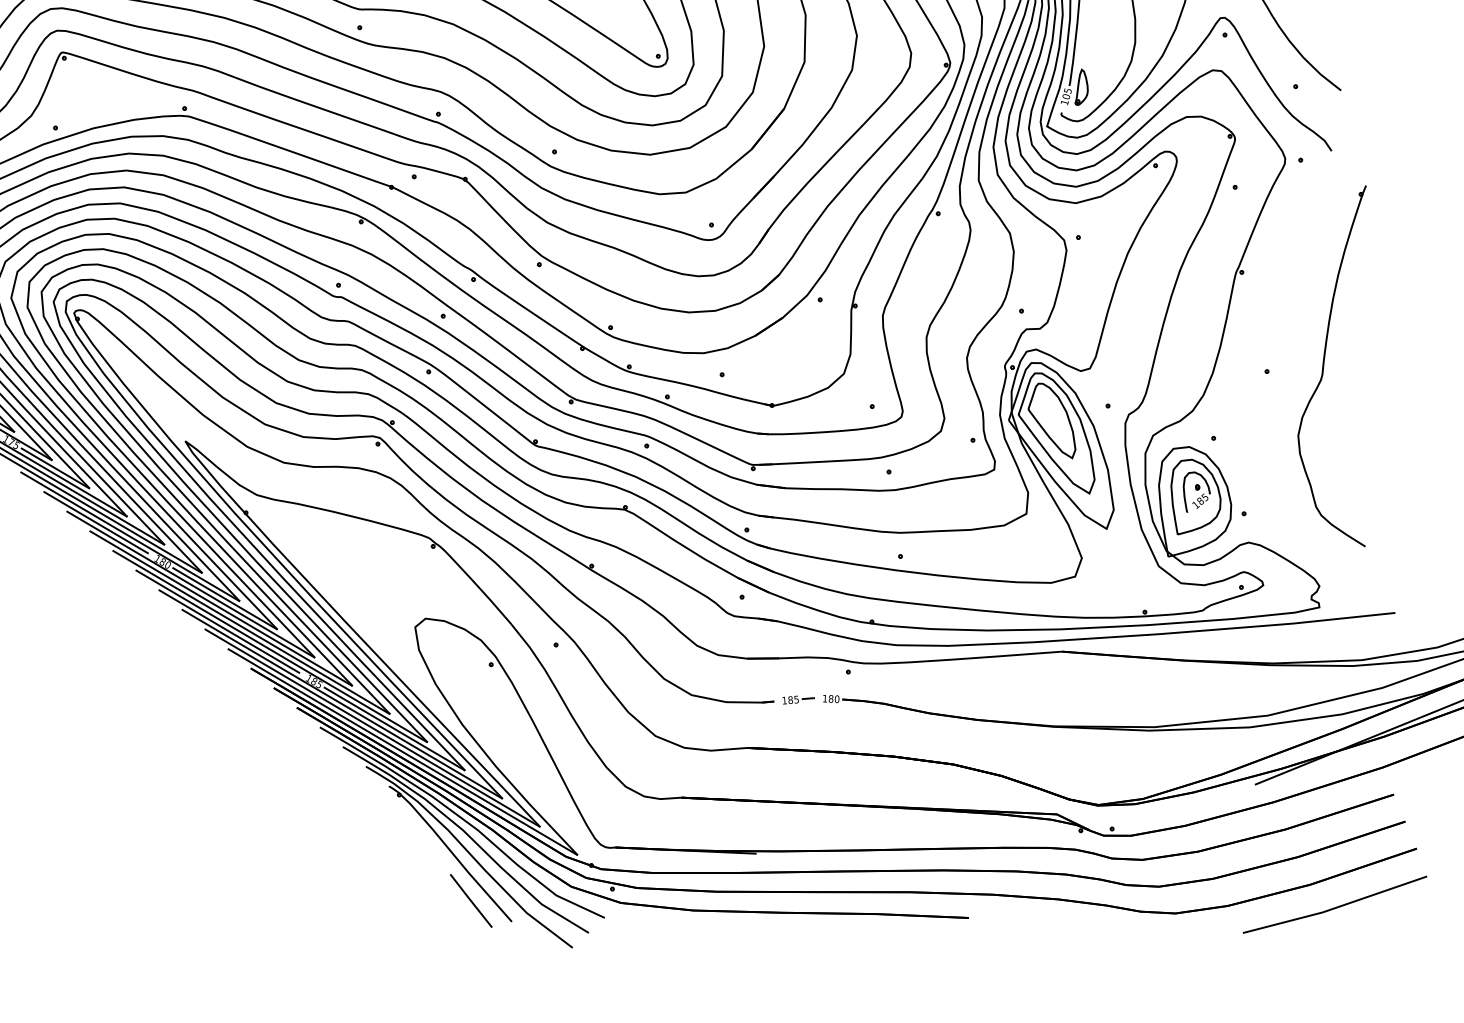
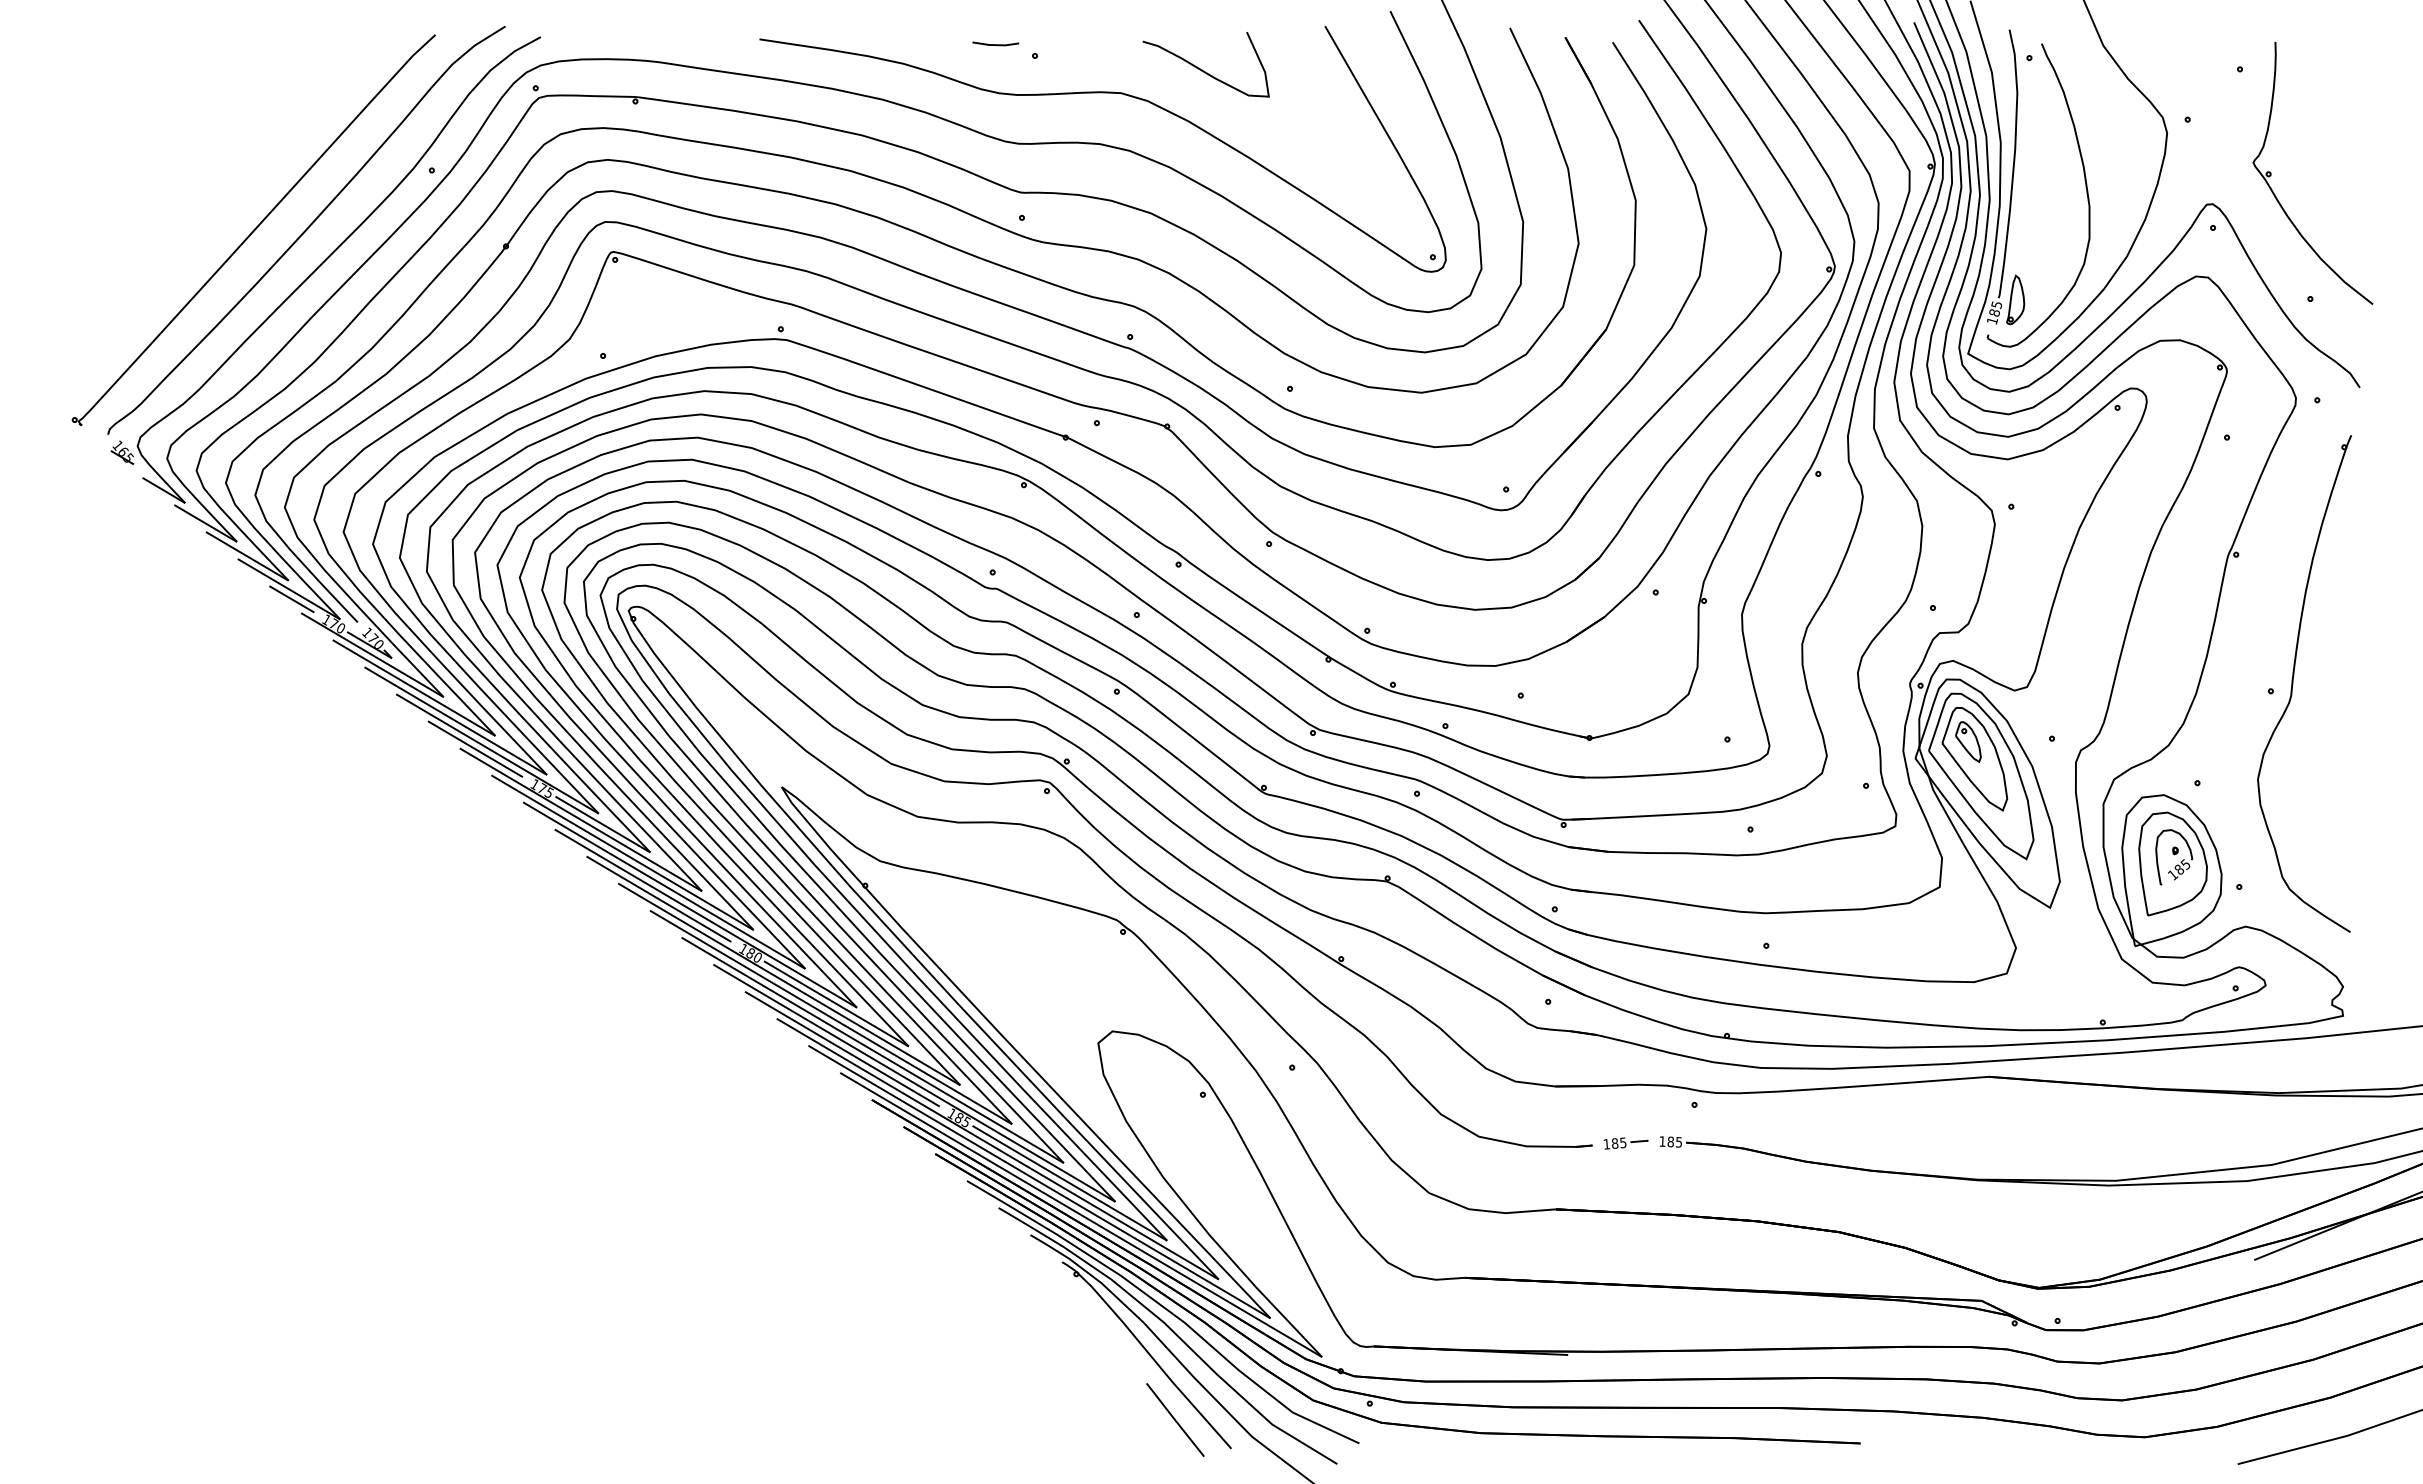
text: (1066, 96) -> (1994, 312), 105 -> 185
part: (1324, 365) -> (2293, 683), moved
part: (1047, 408) -> (1968, 741), added
text: (836, 699) -> (1678, 1142), 180 -> 185

